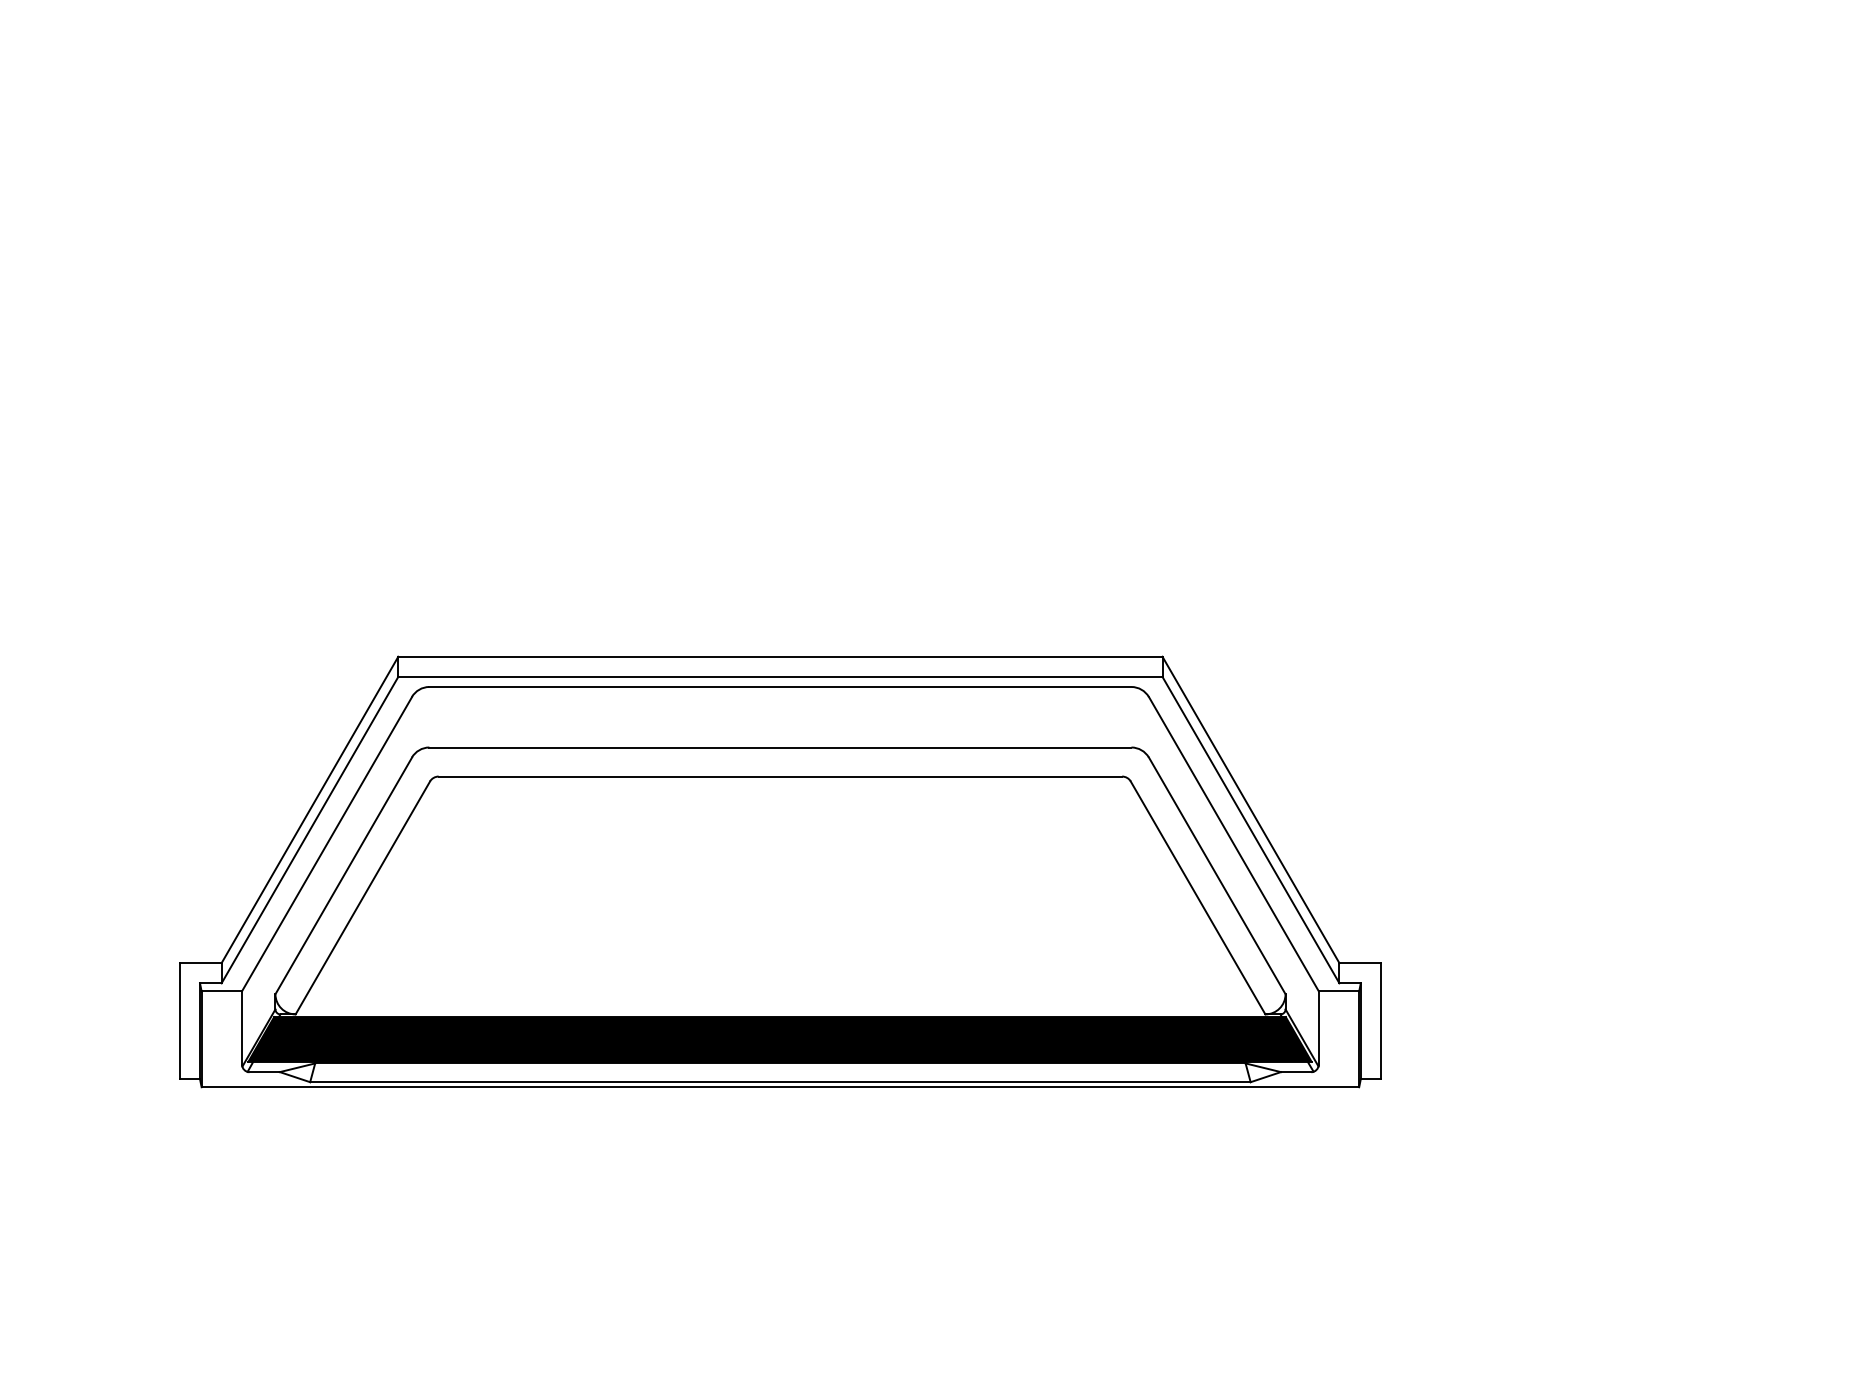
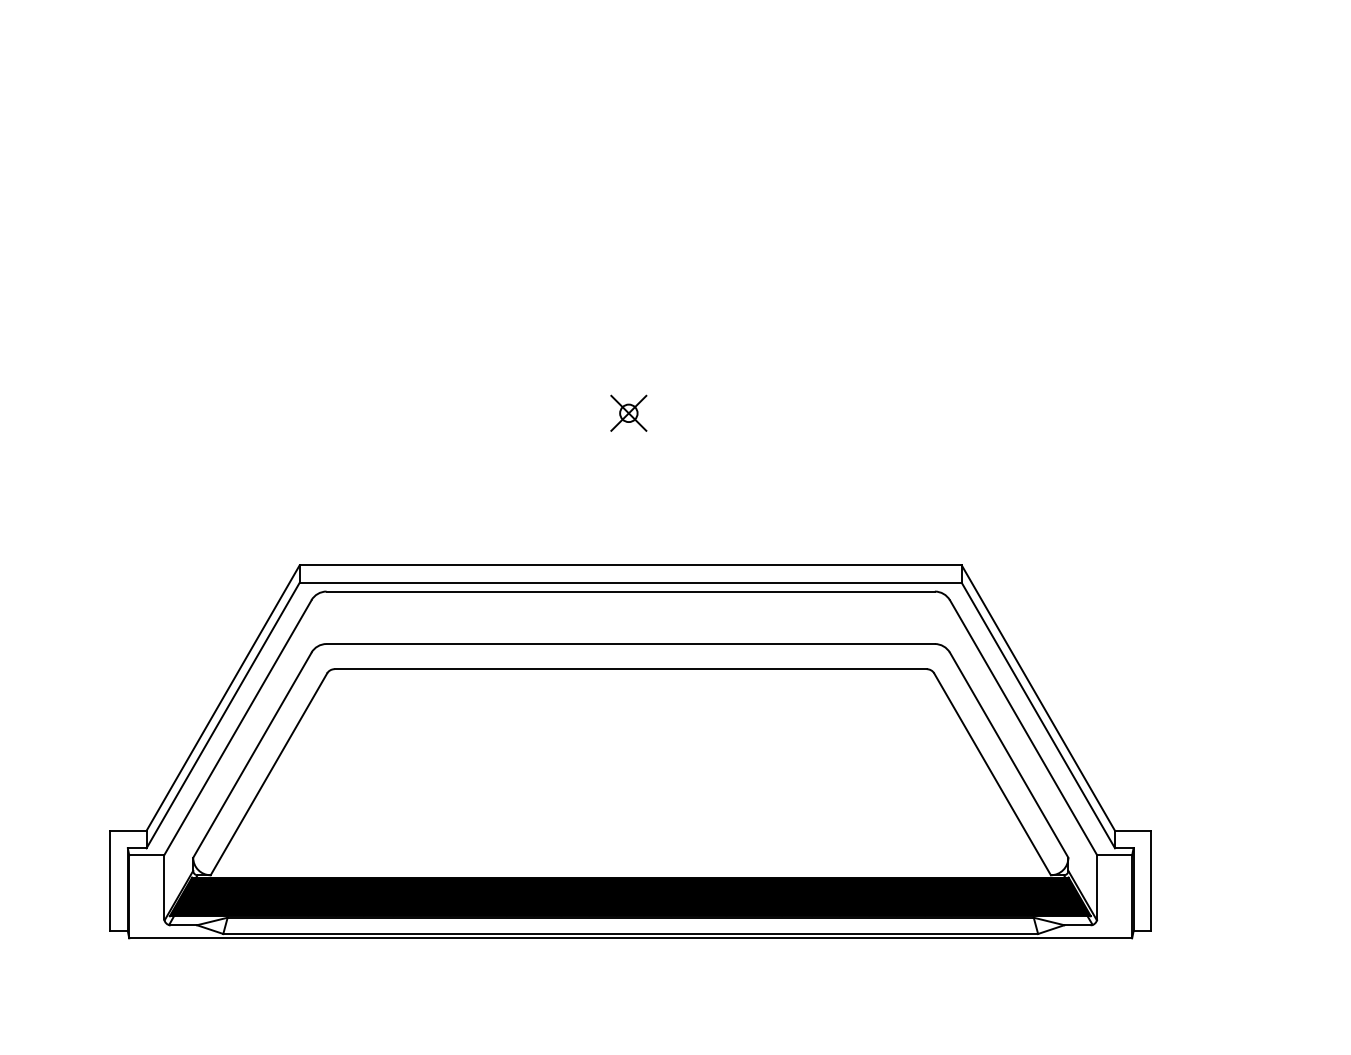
part: (778, 481) -> (629, 413), added

